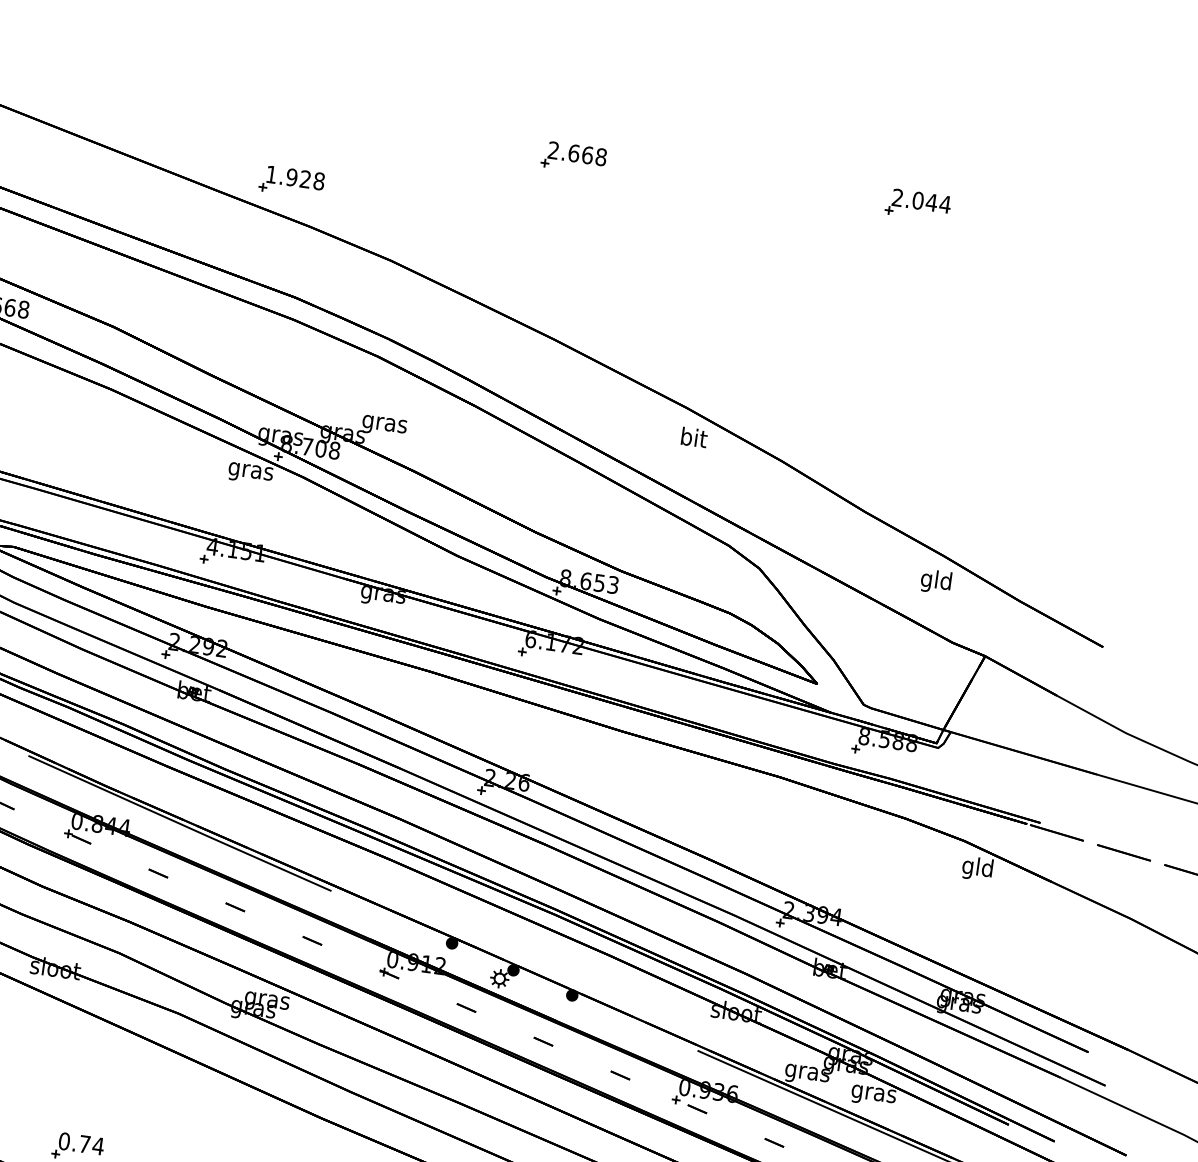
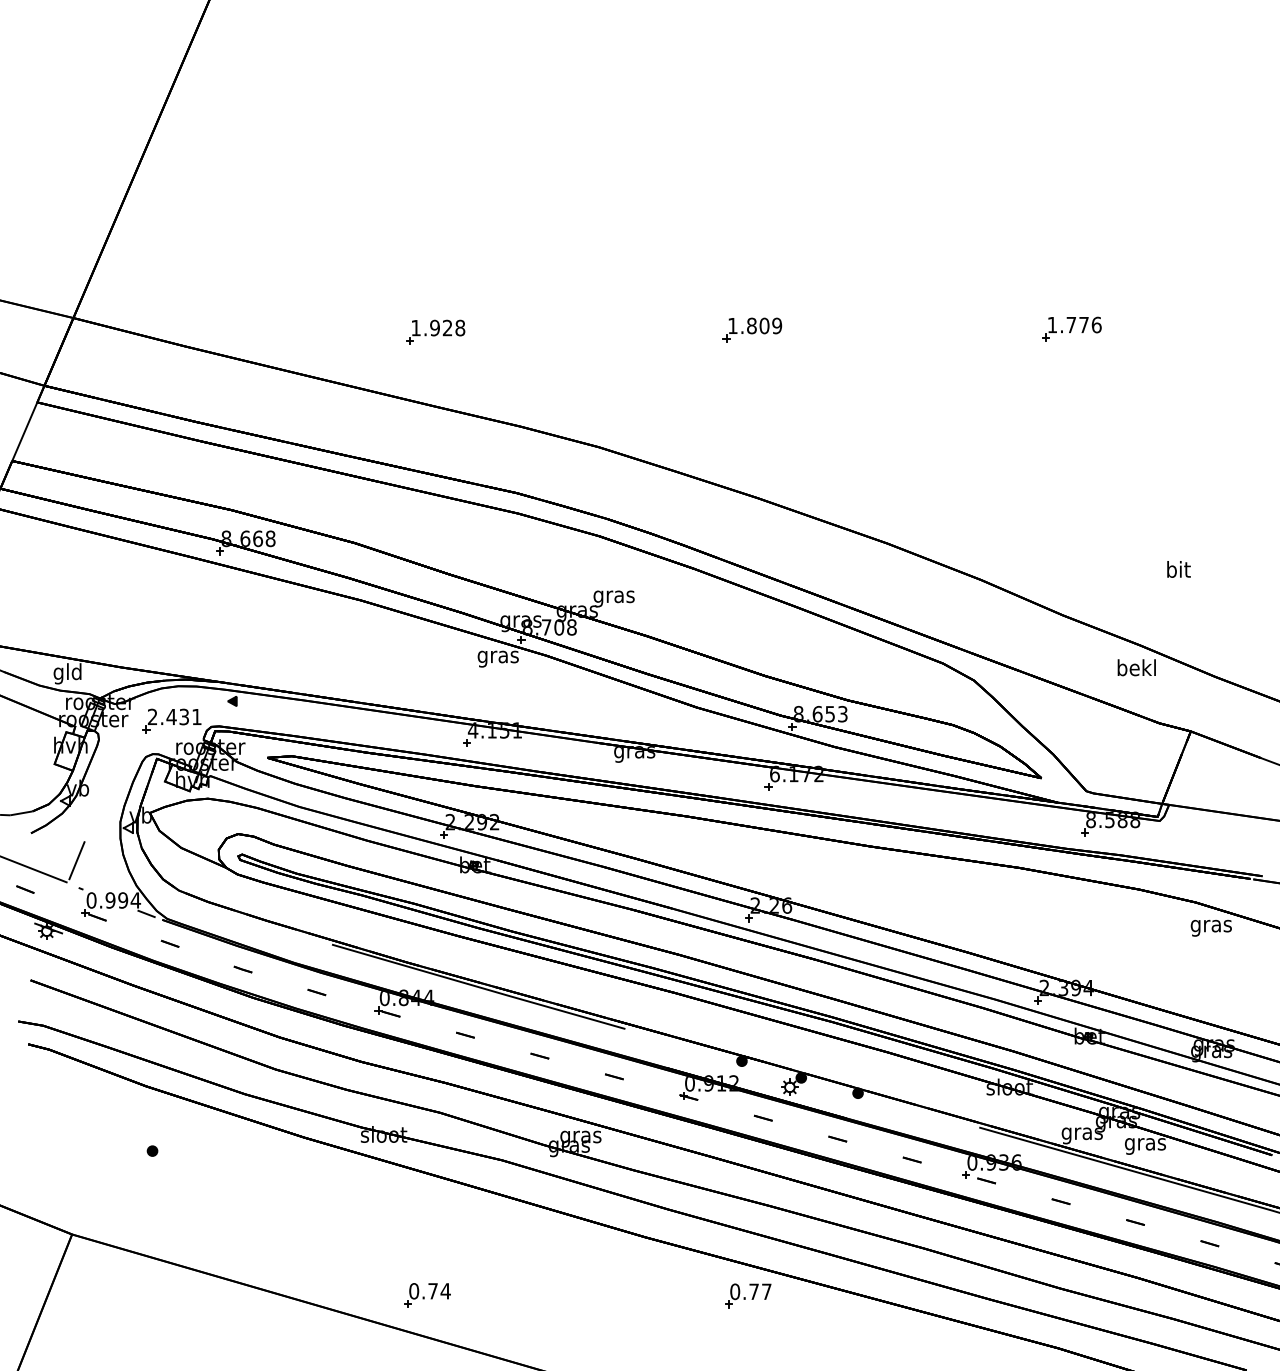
text: (578, 153) -> (755, 325), 2.668 -> 1.809
part: (291, 181) -> (435, 331), moved
text: (921, 200) -> (1074, 324), 2.044 -> 1.776
text: (693, 437) -> (1178, 569), moved
text: (936, 581) -> (1136, 669), gld -> bekl
text: (977, 868) -> (1210, 925), gld -> gras

